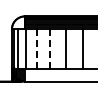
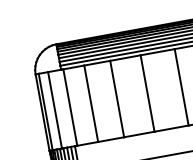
line: (36, 48) -> (90, 102), dashed -> solid
line: (50, 48) -> (117, 97), dashed -> solid

